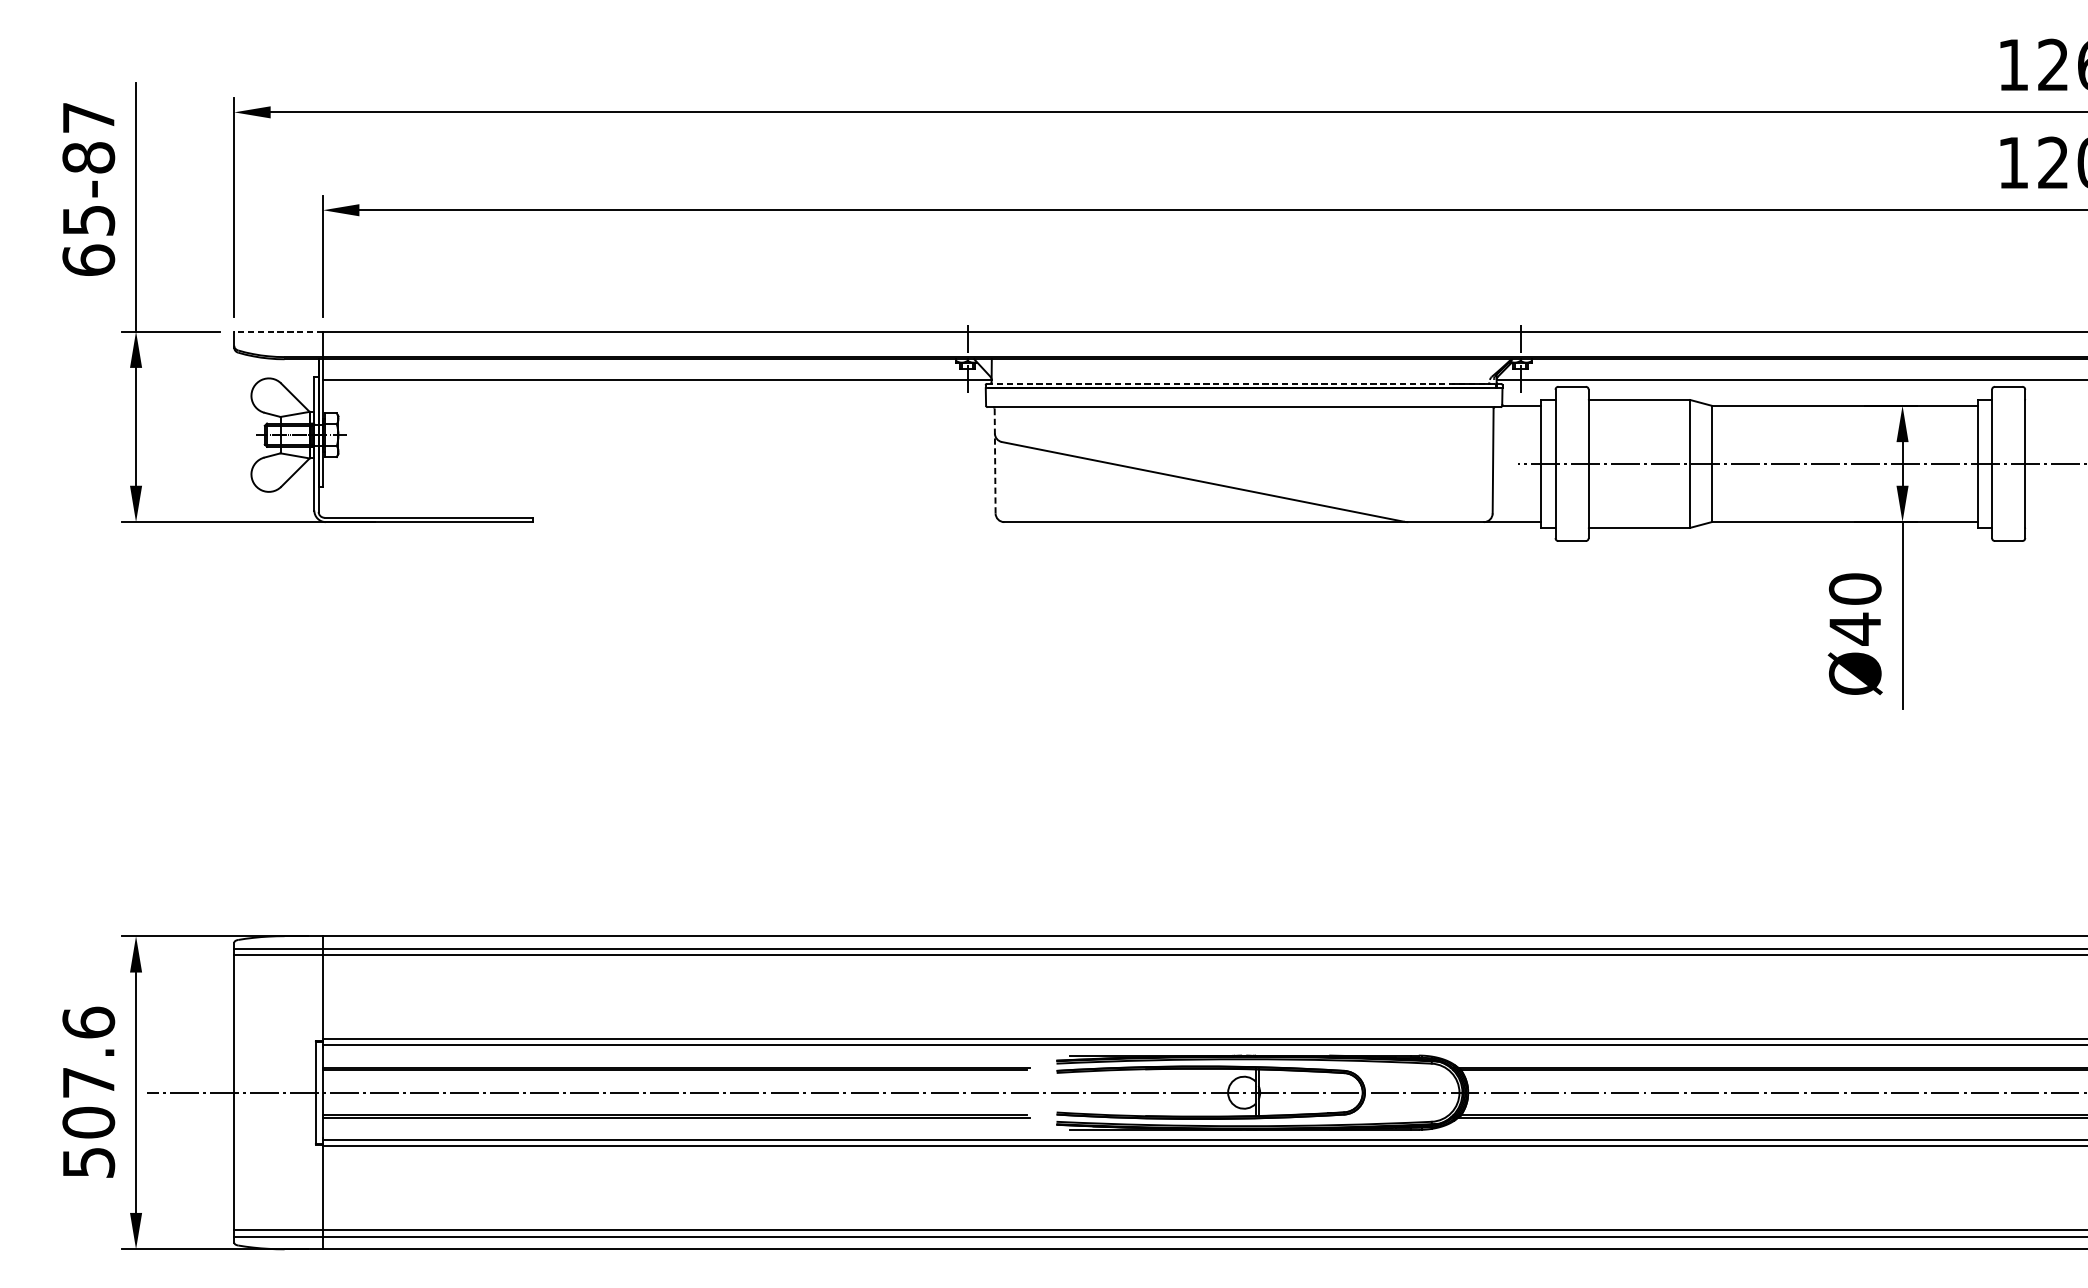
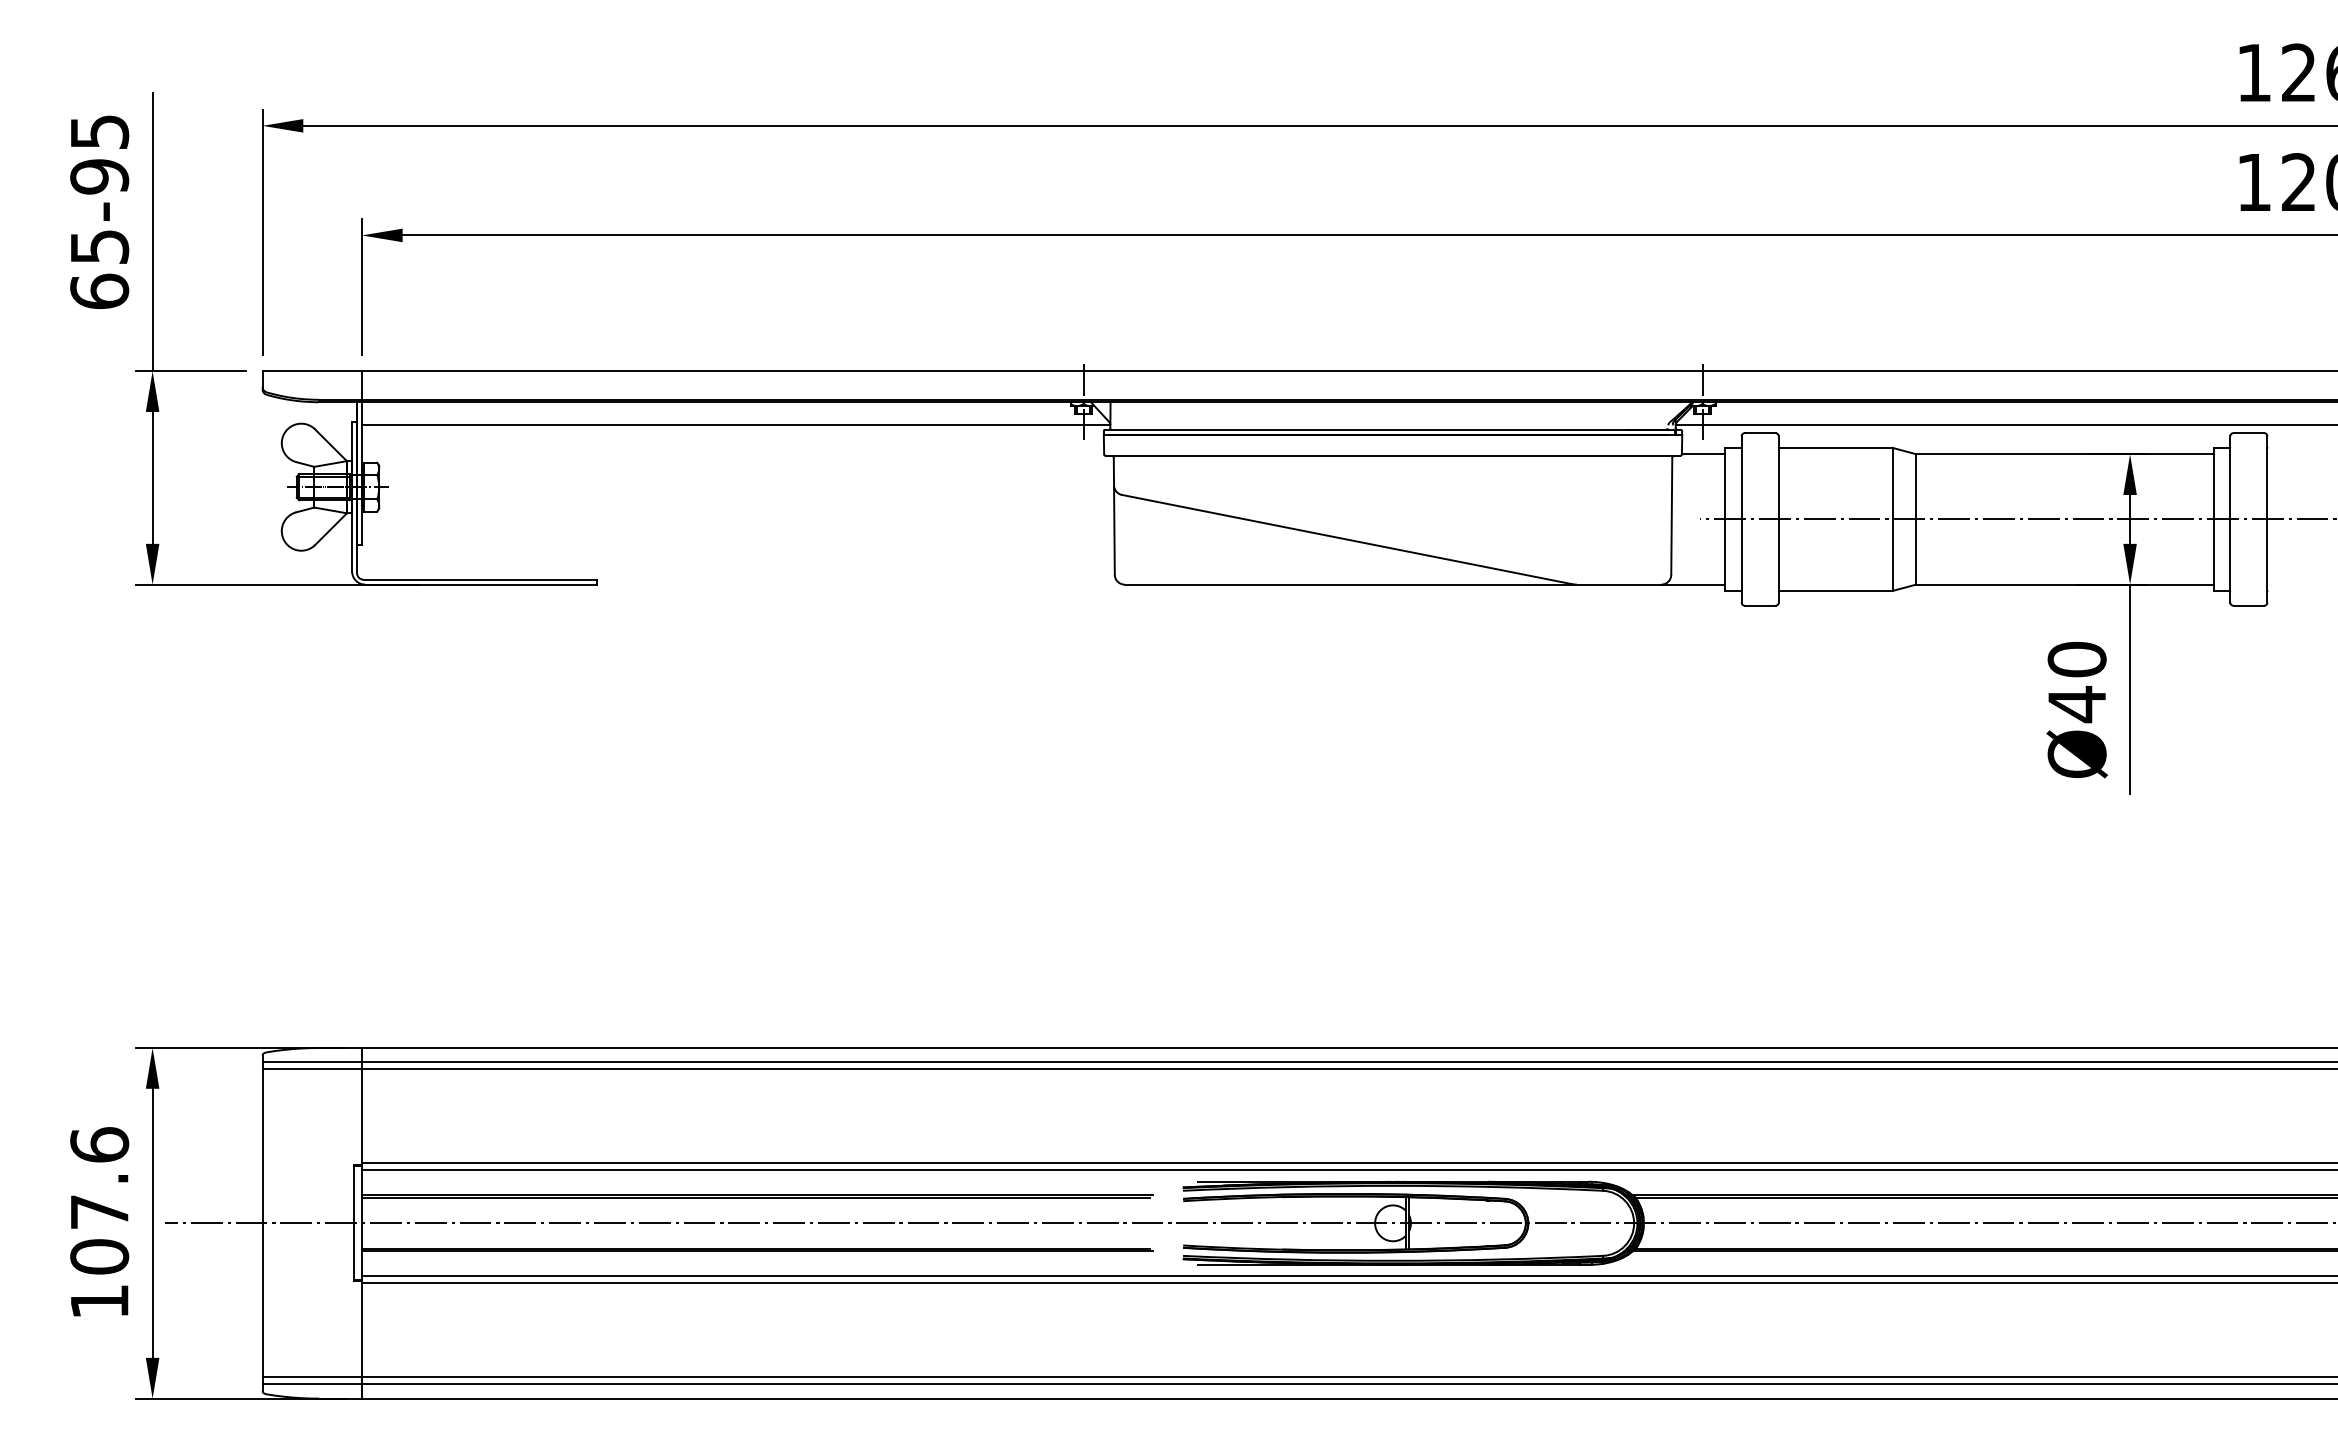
text: (88, 137) -> (99, 154), 65-87 -> 65-95
line: (278, 331) -> (312, 371), dashed -> solid
line: (1239, 383) -> (1387, 429), dashed -> solid
line: (995, 461) -> (1114, 516), dashed -> solid
text: (89, 1162) -> (100, 1301), 507.6 -> 107.6

